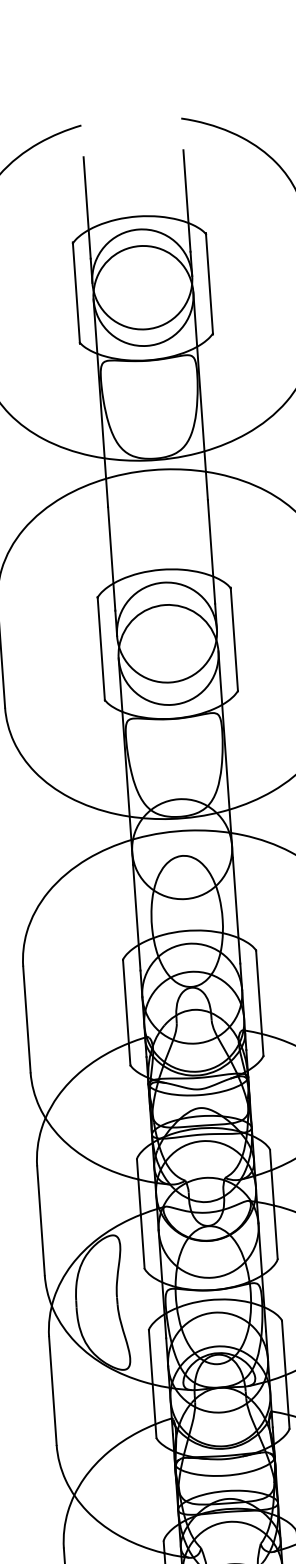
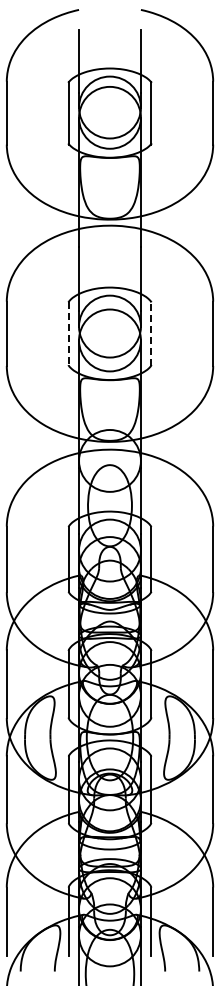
line: (234, 640) -> (151, 334), solid -> dashed
line: (101, 649) -> (68, 334), solid -> dashed

